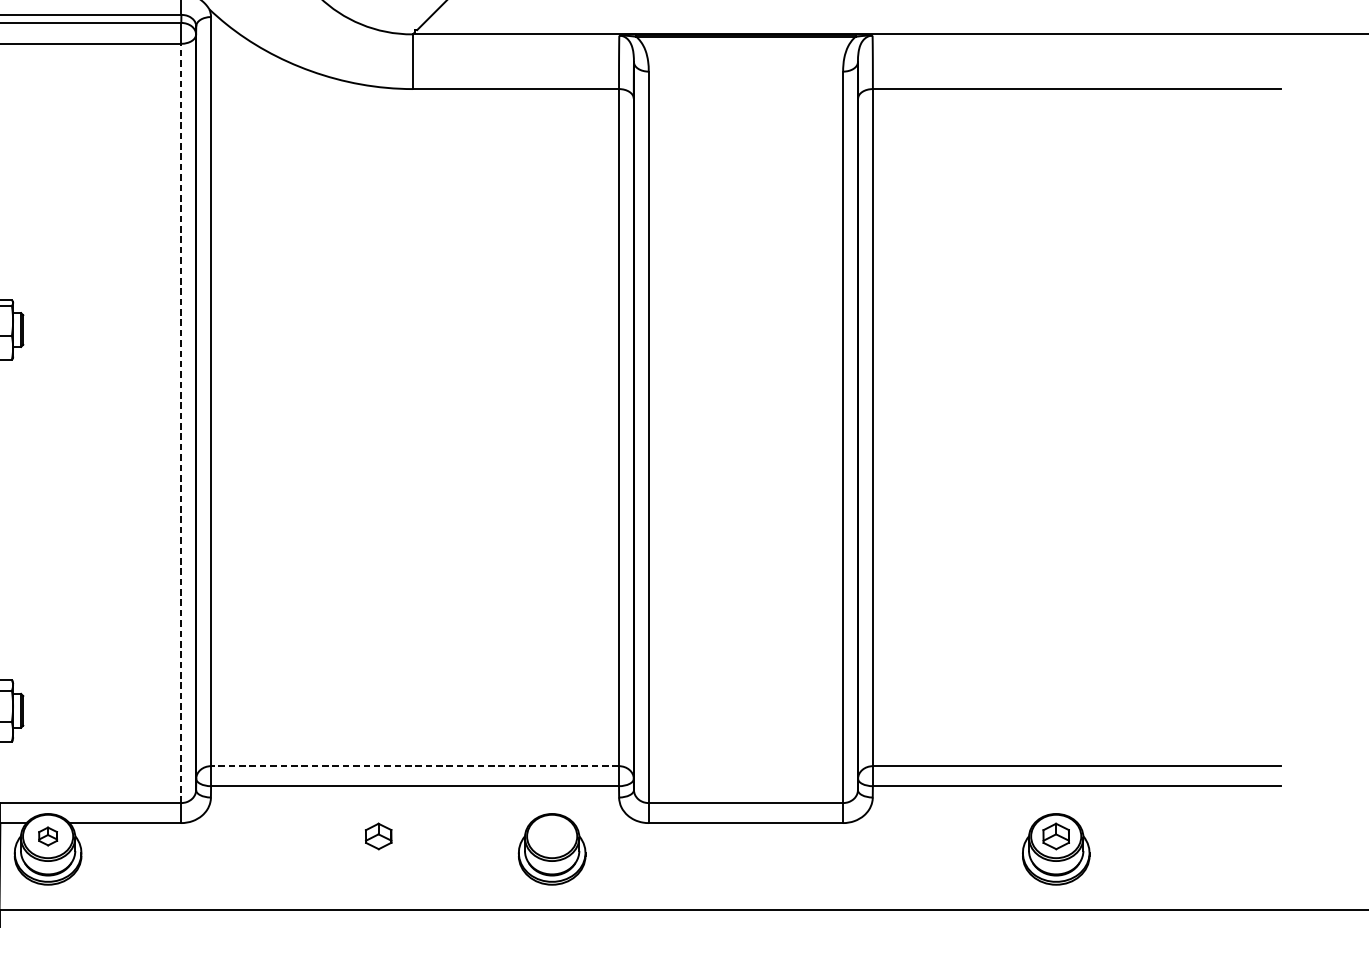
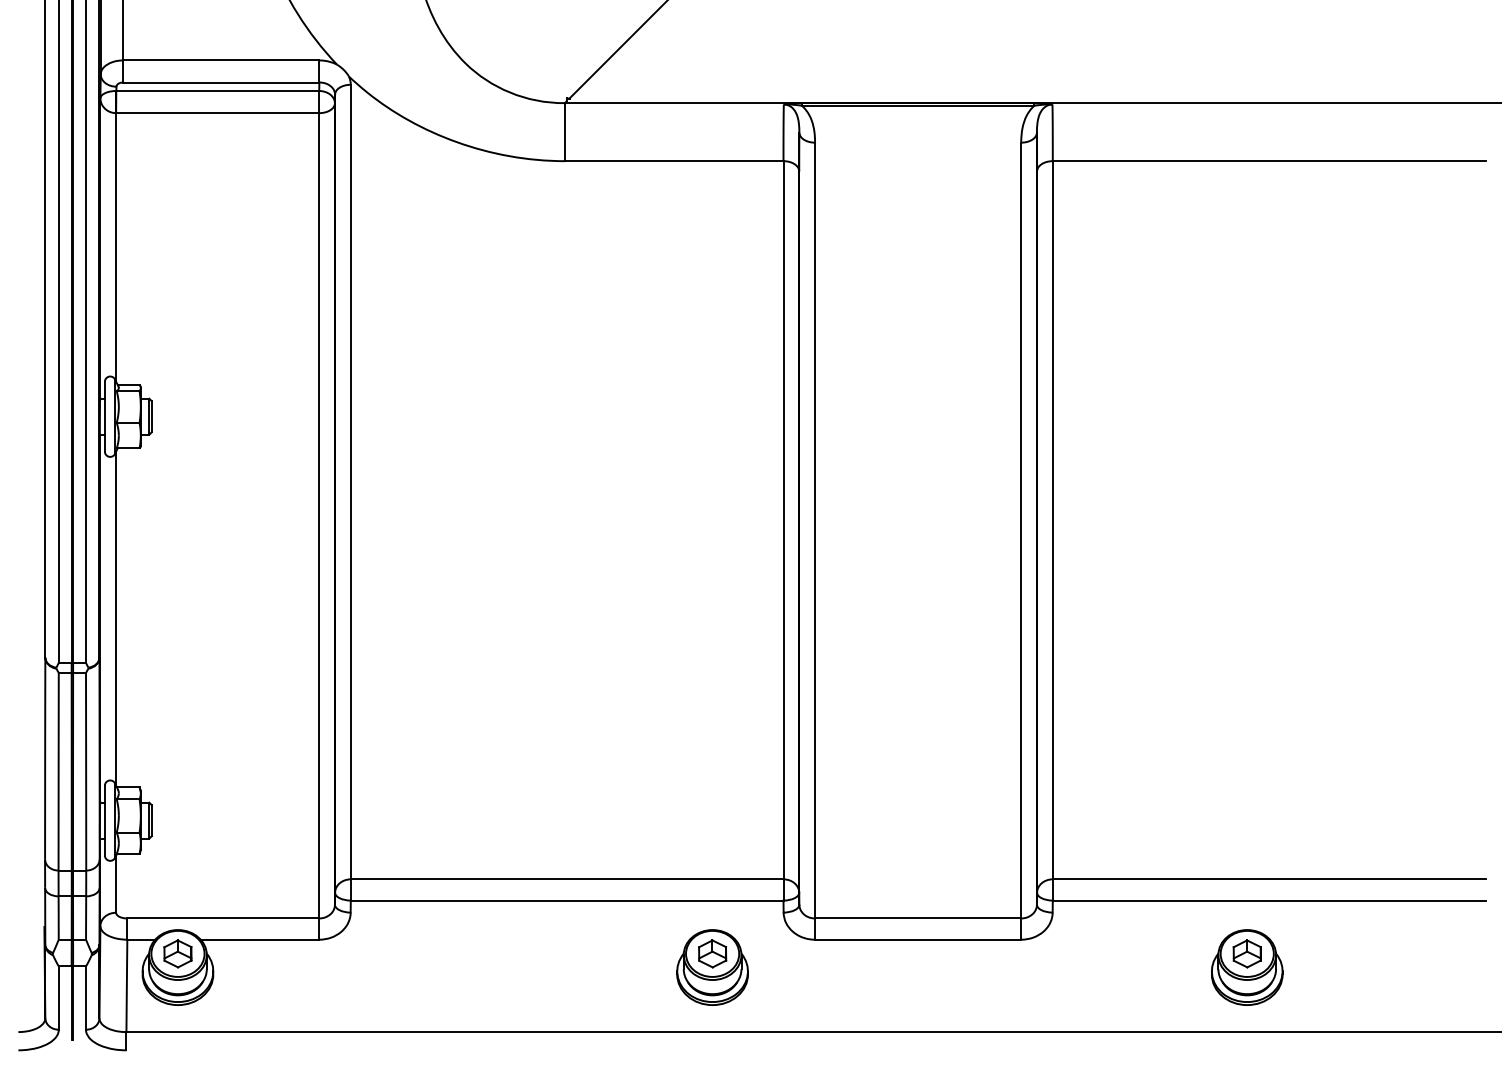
line: (181, 423) -> (319, 515), dashed -> solid
line: (414, 766) -> (566, 879), dashed -> solid
part: (47, 836) -> (177, 953), size x1.43
part: (378, 836) -> (712, 953), moved

